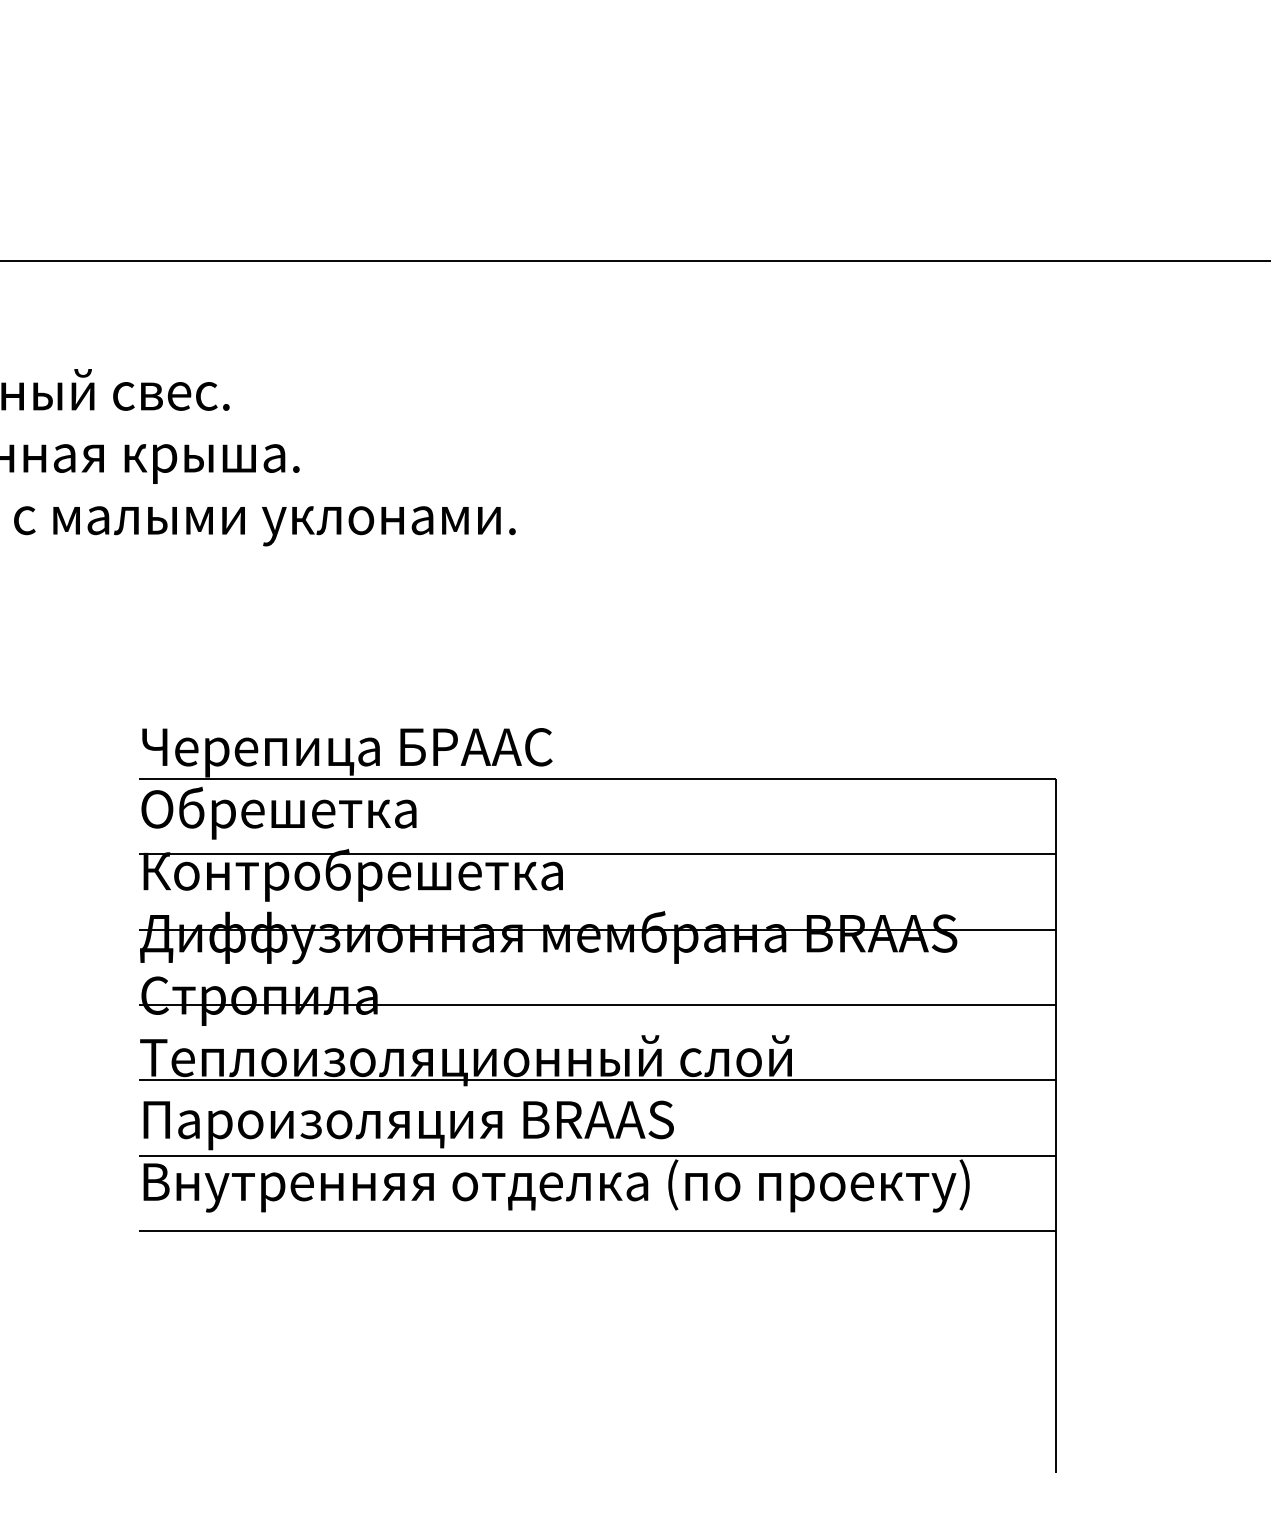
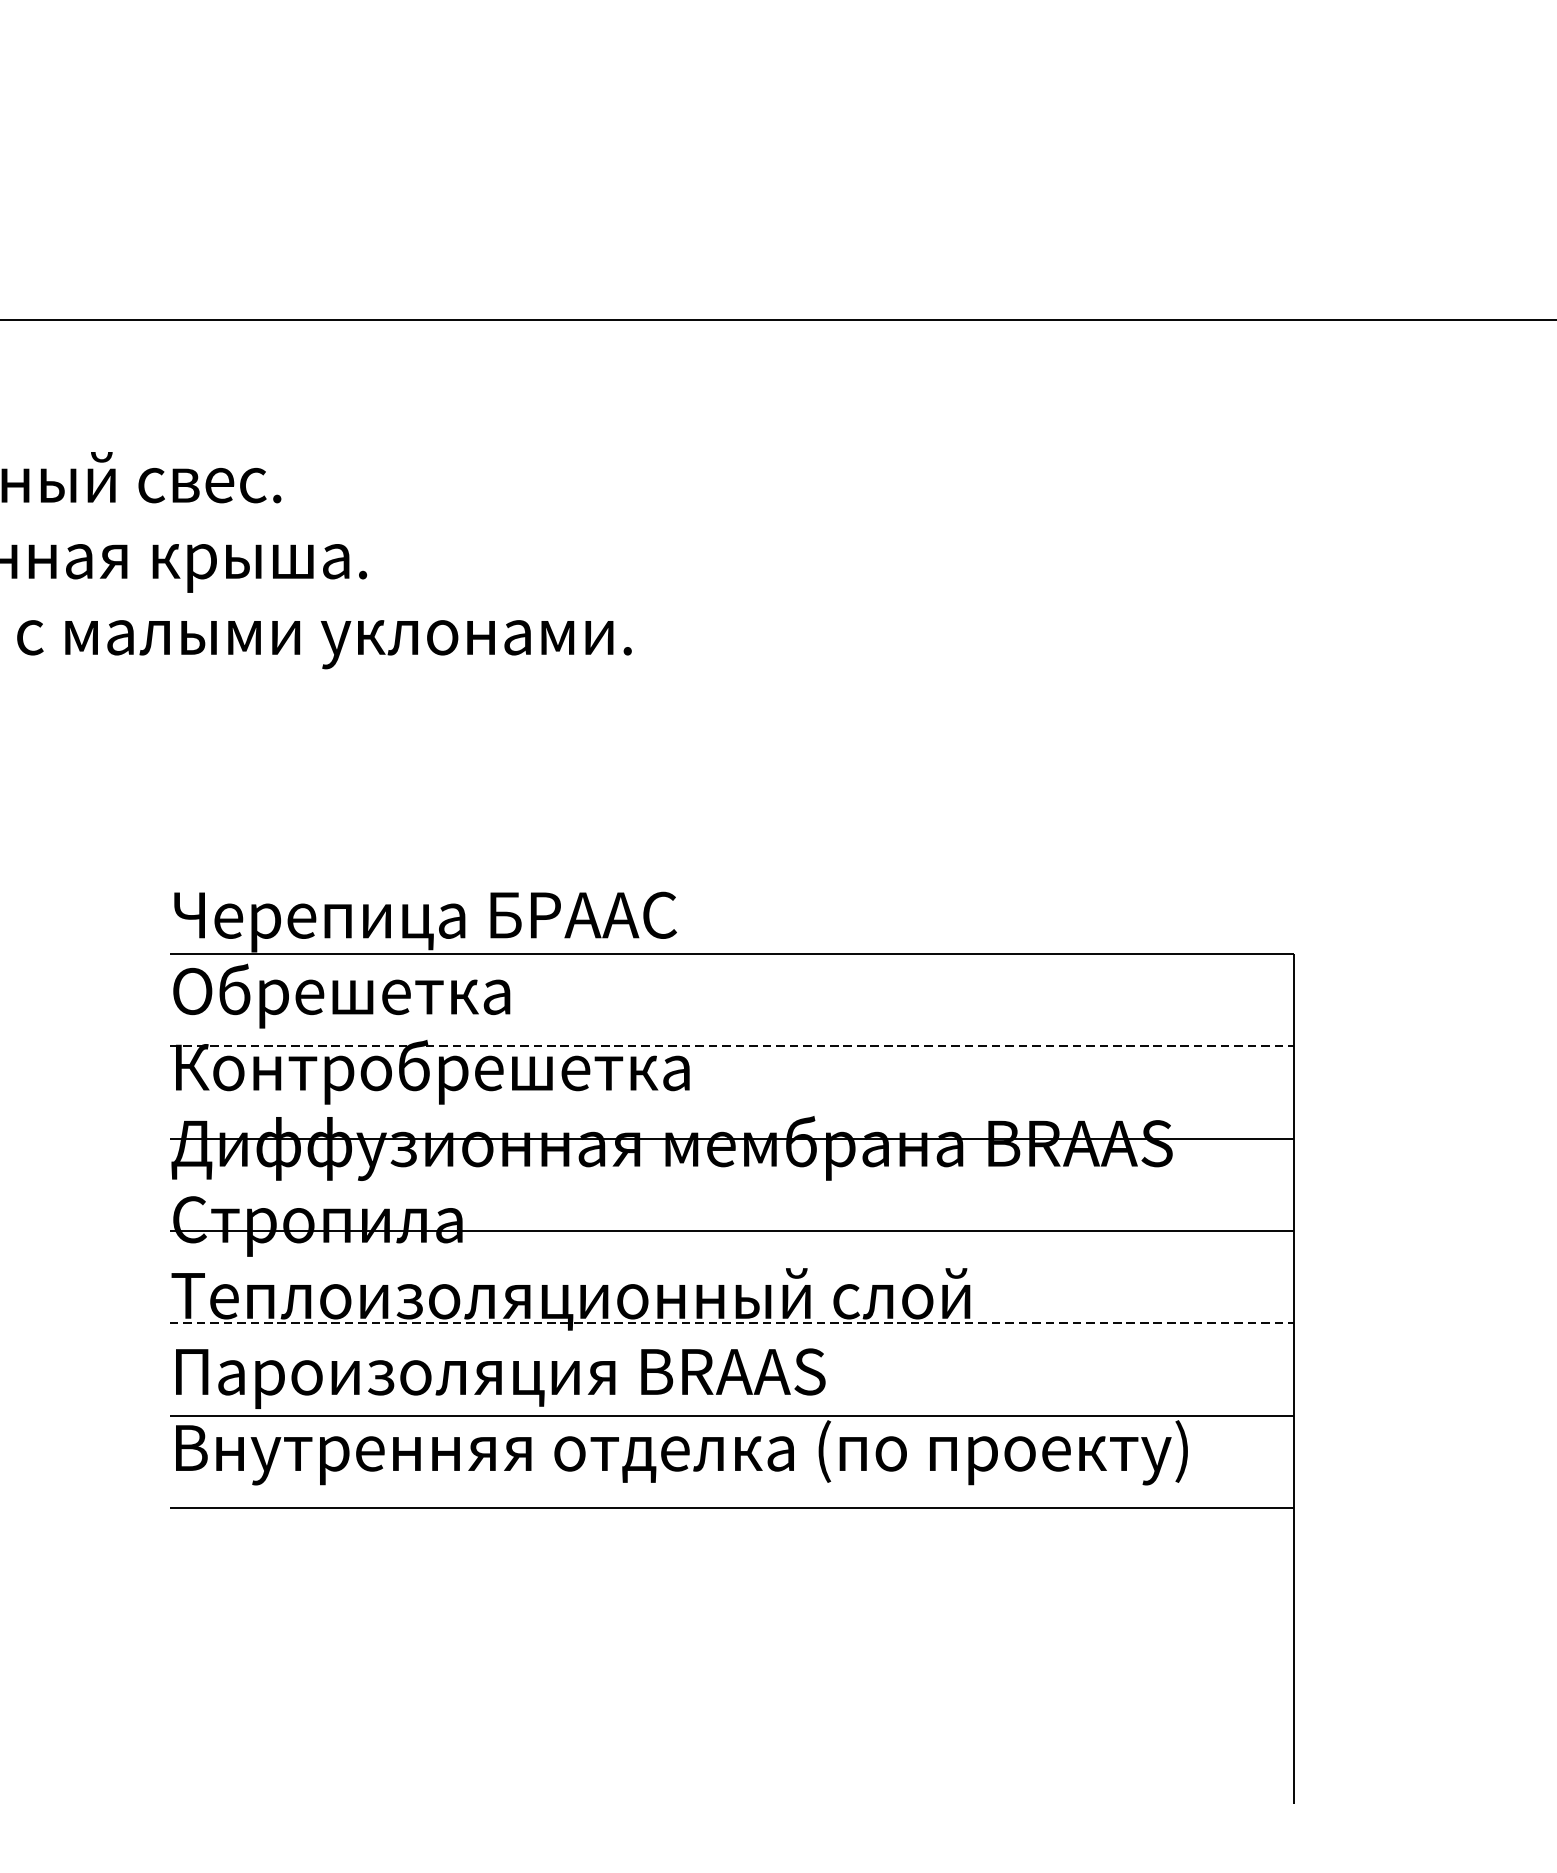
line: (597, 854) -> (731, 1046), solid -> dashed
line: (597, 1080) -> (731, 1323), solid -> dashed

